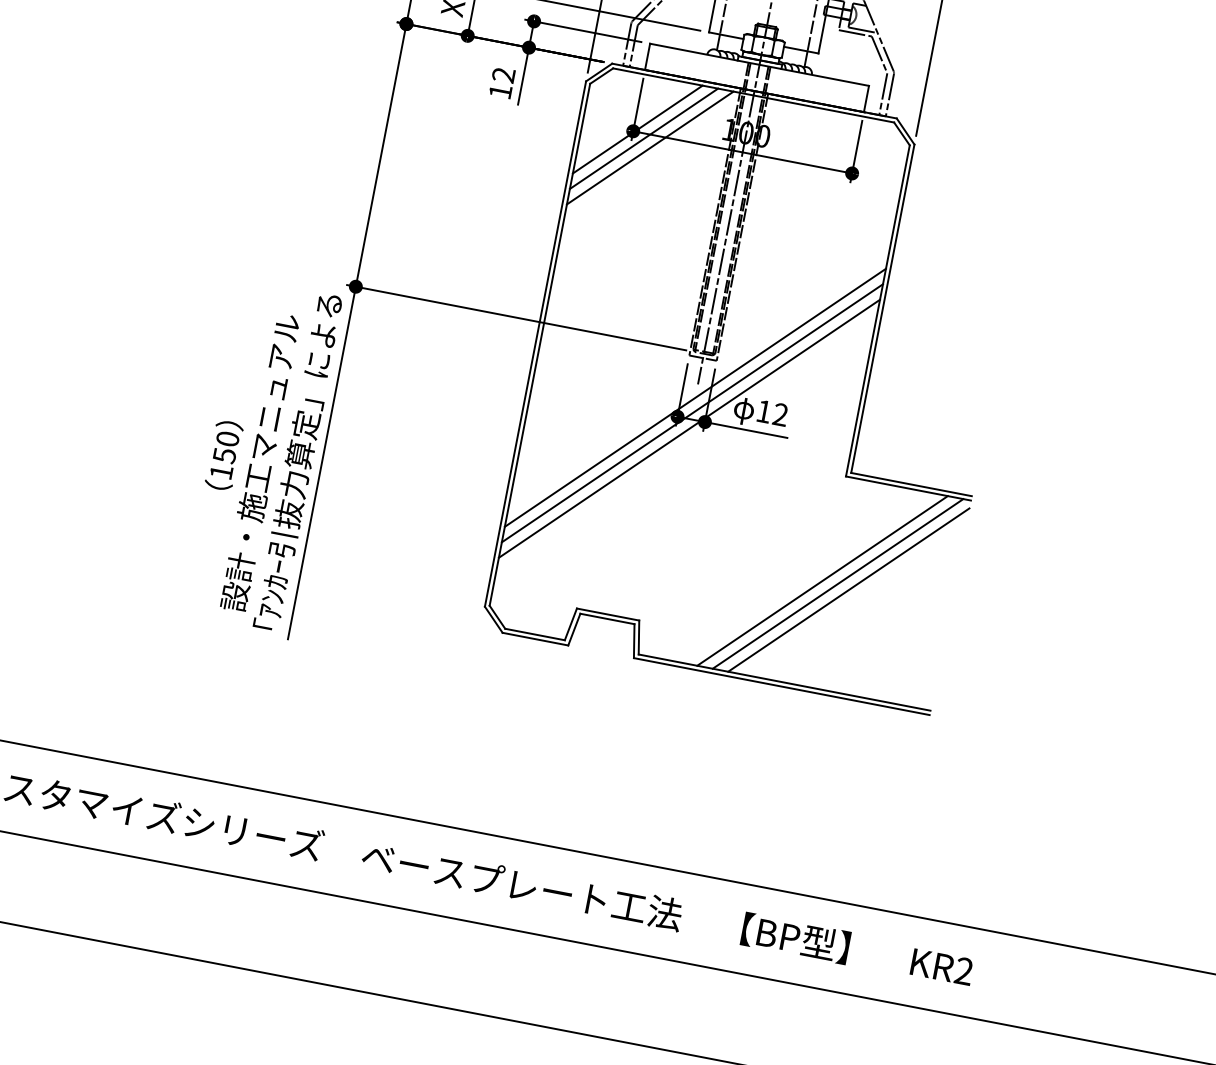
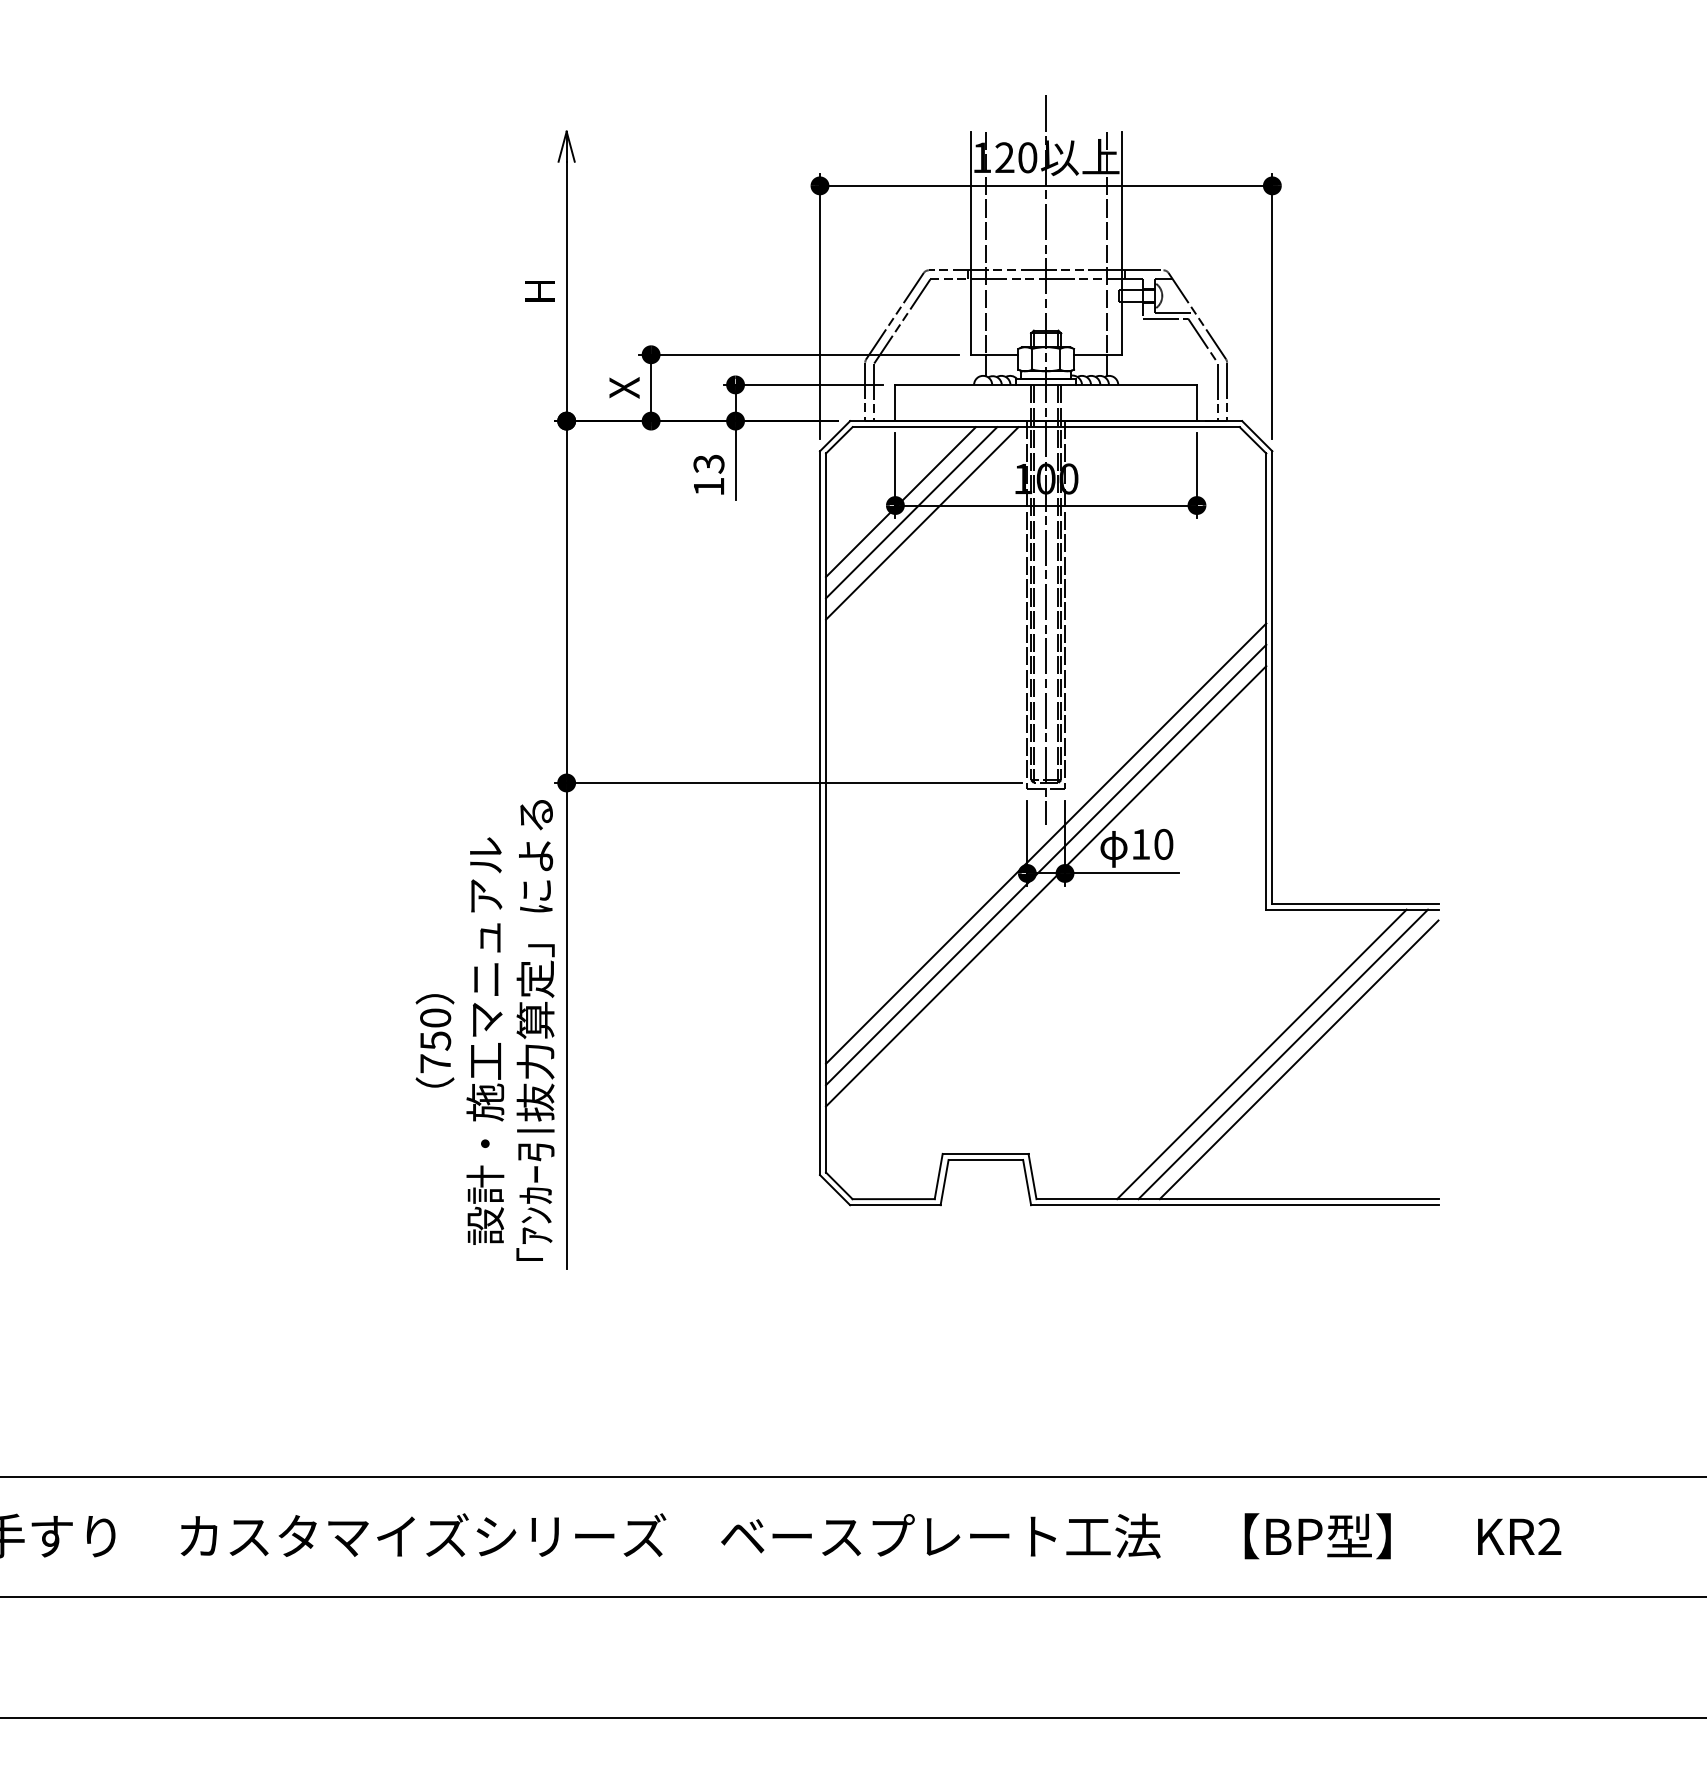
text: (504, 74) -> (709, 463), 12 -> 13
text: (780, 414) -> (1163, 844), 12 -> 10
text: (221, 472) -> (435, 1063), 150 -> 750

